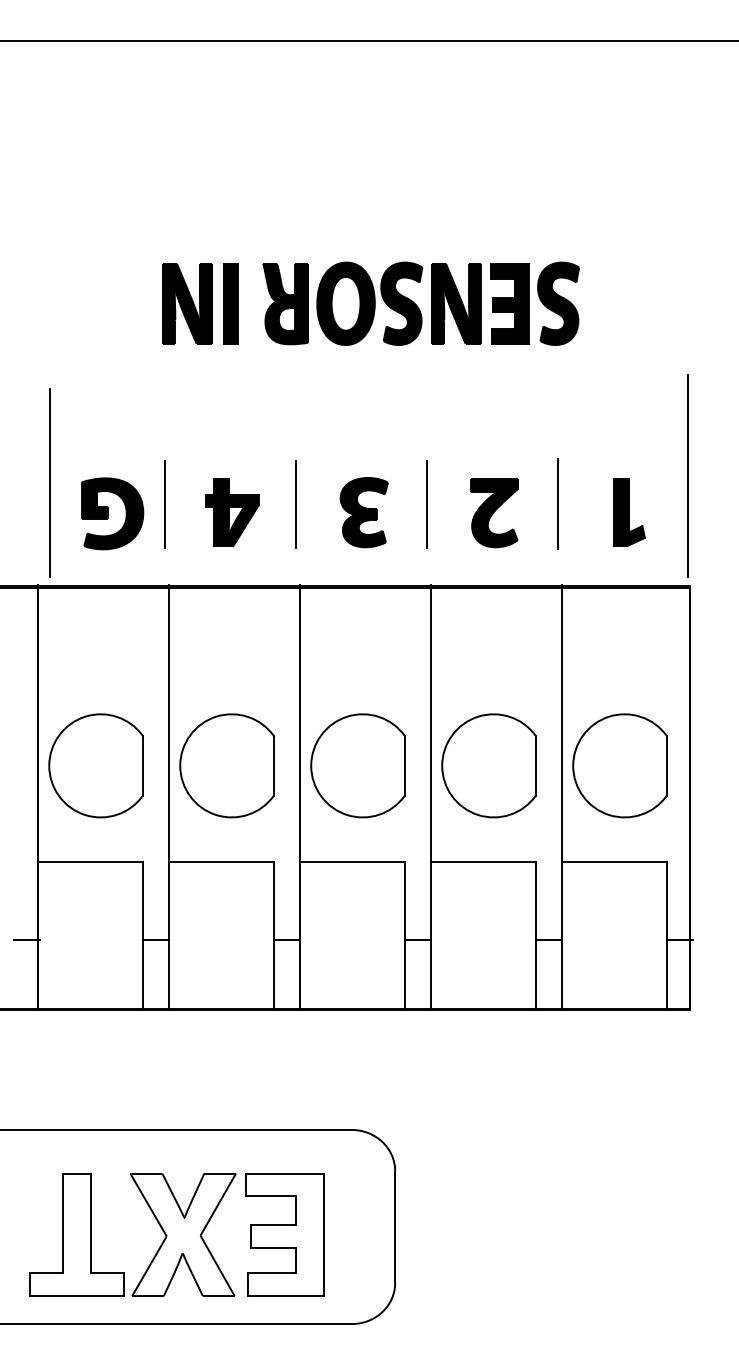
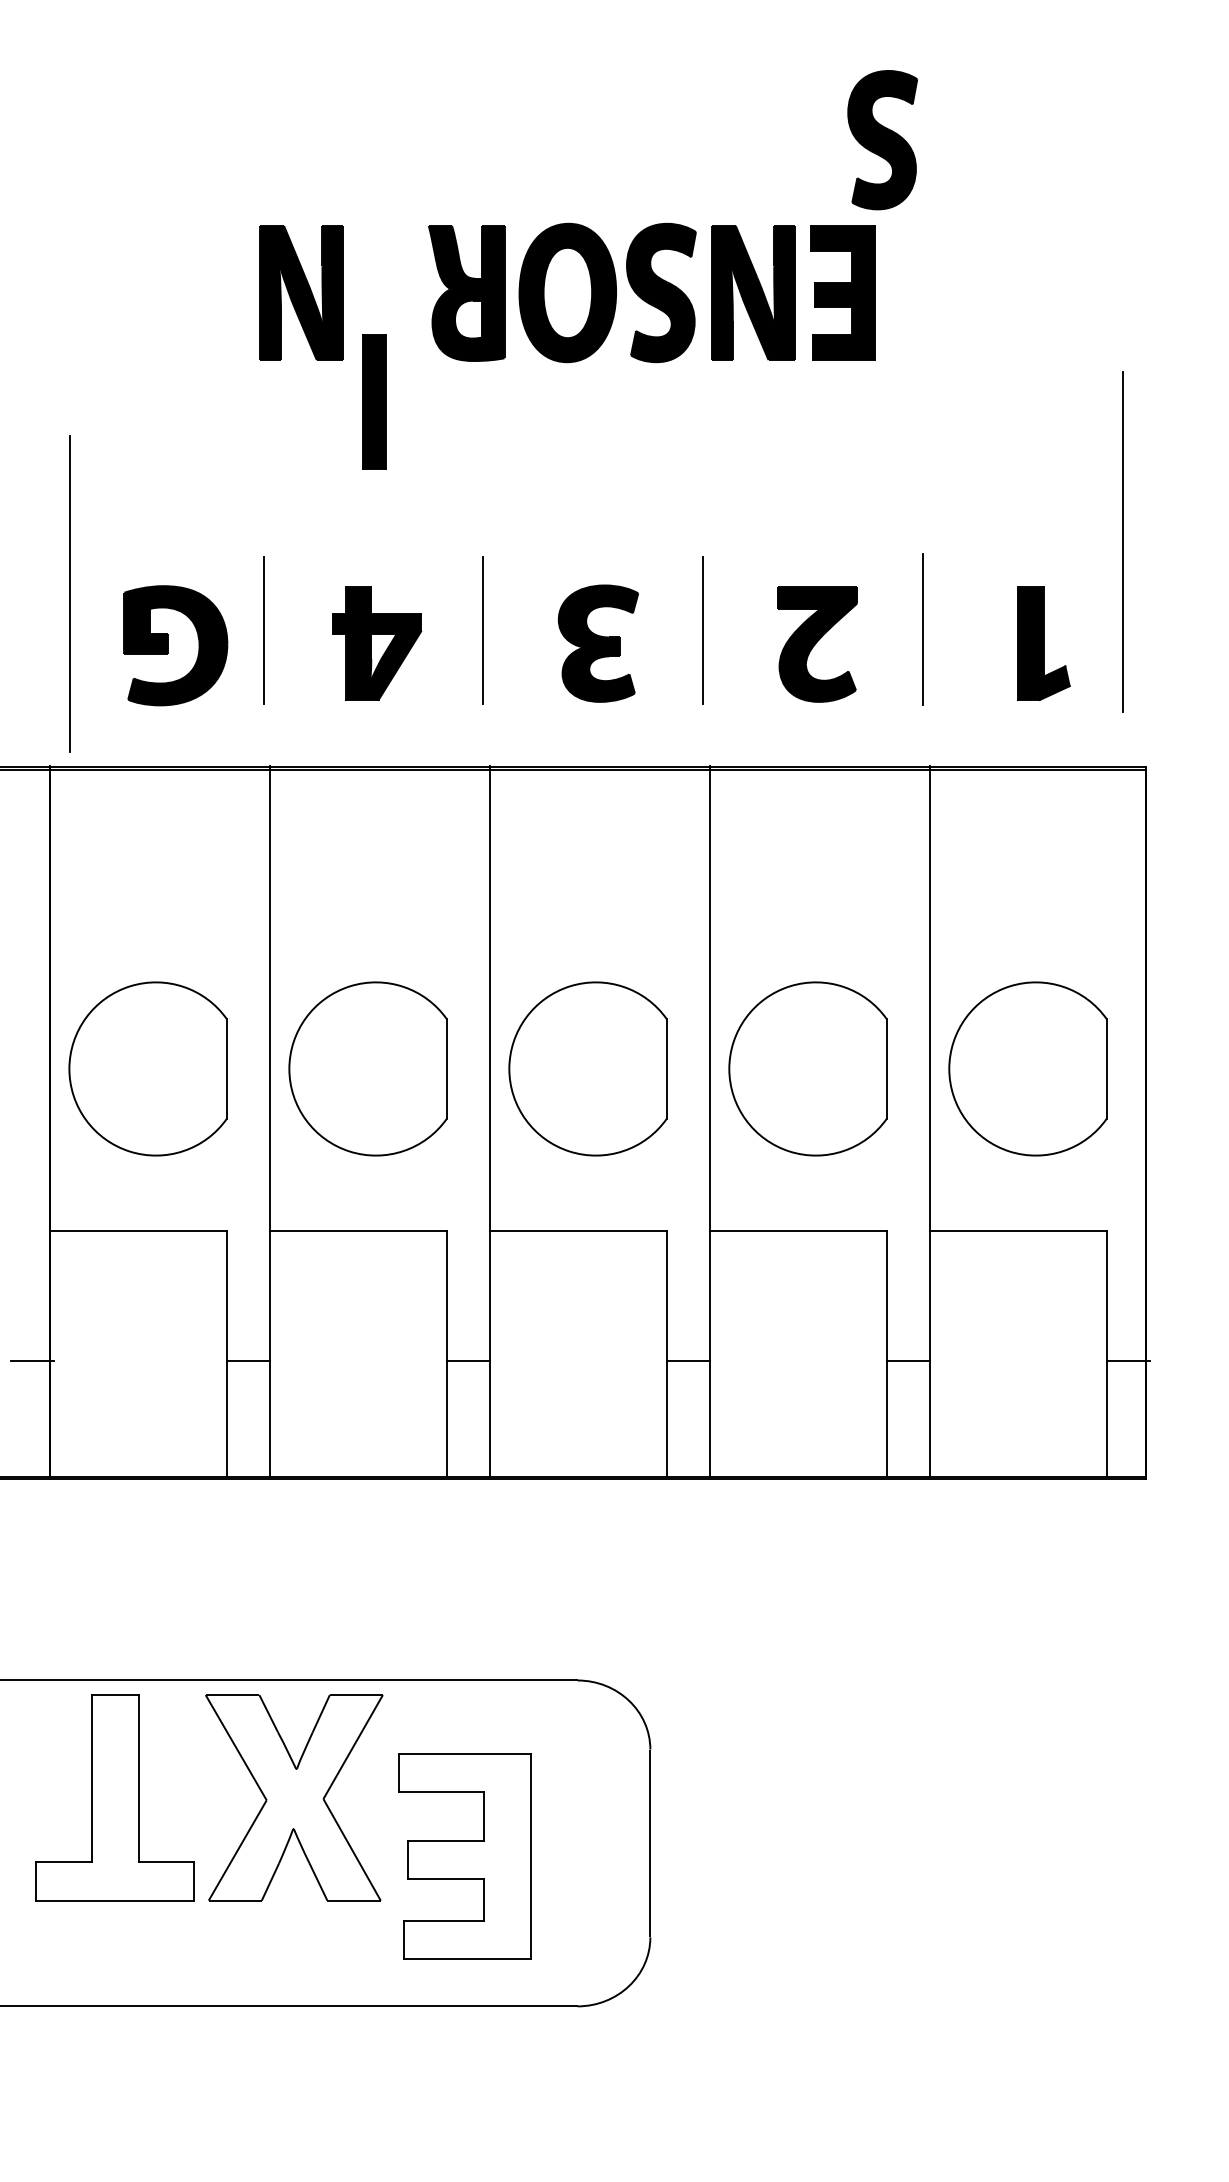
part: (230, 303) -> (373, 401), moved
part: (558, 303) -> (882, 139), moved
line: (687, 475) -> (1121, 541), moved
part: (155, 1219) -> (247, 1772), moved

